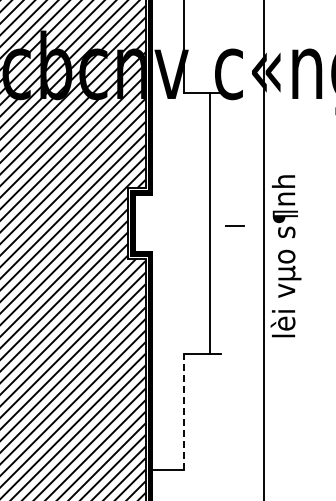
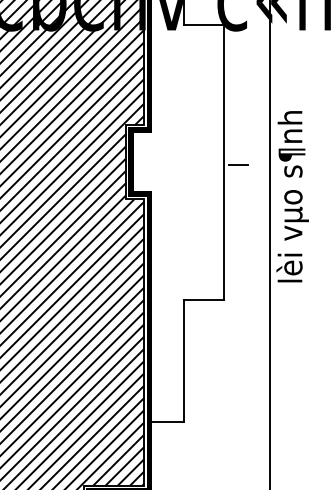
line: (209, 223) -> (223, 162), moved
line: (183, 411) -> (184, 360), dashed -> solid

